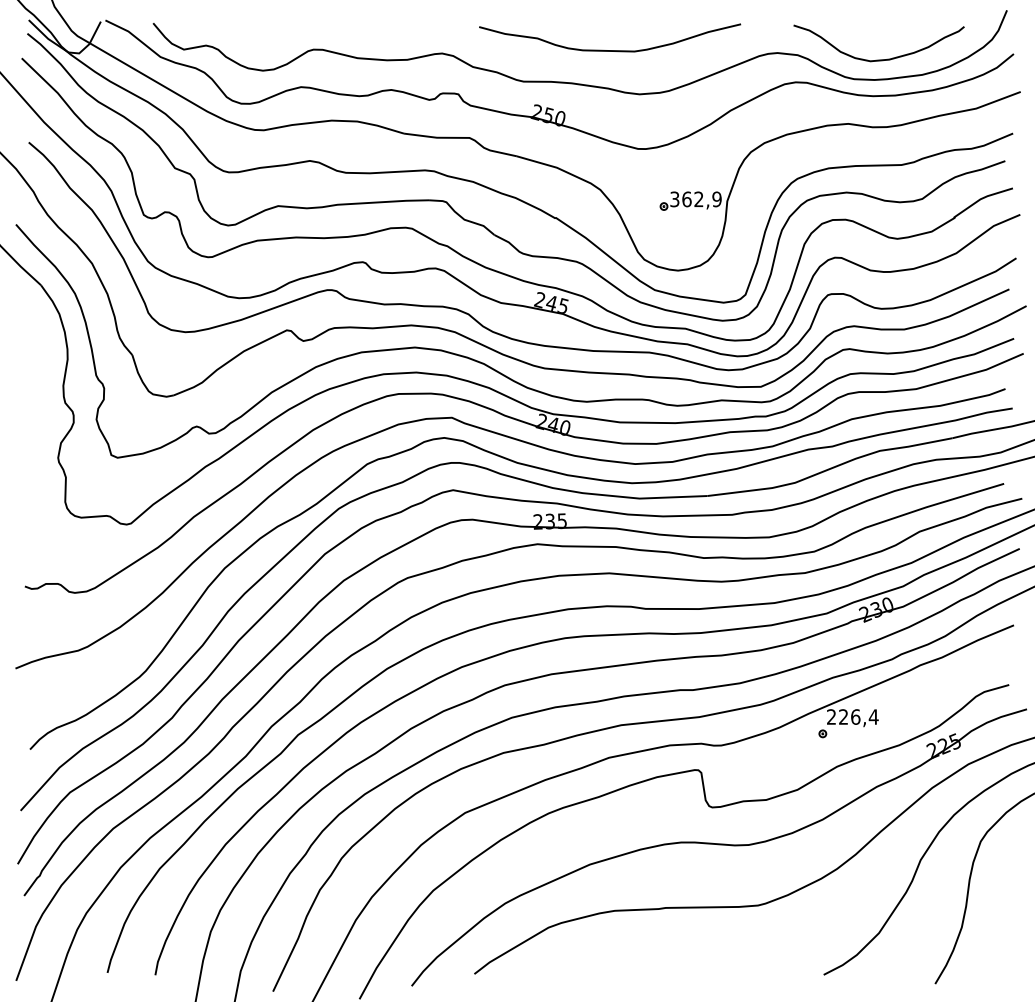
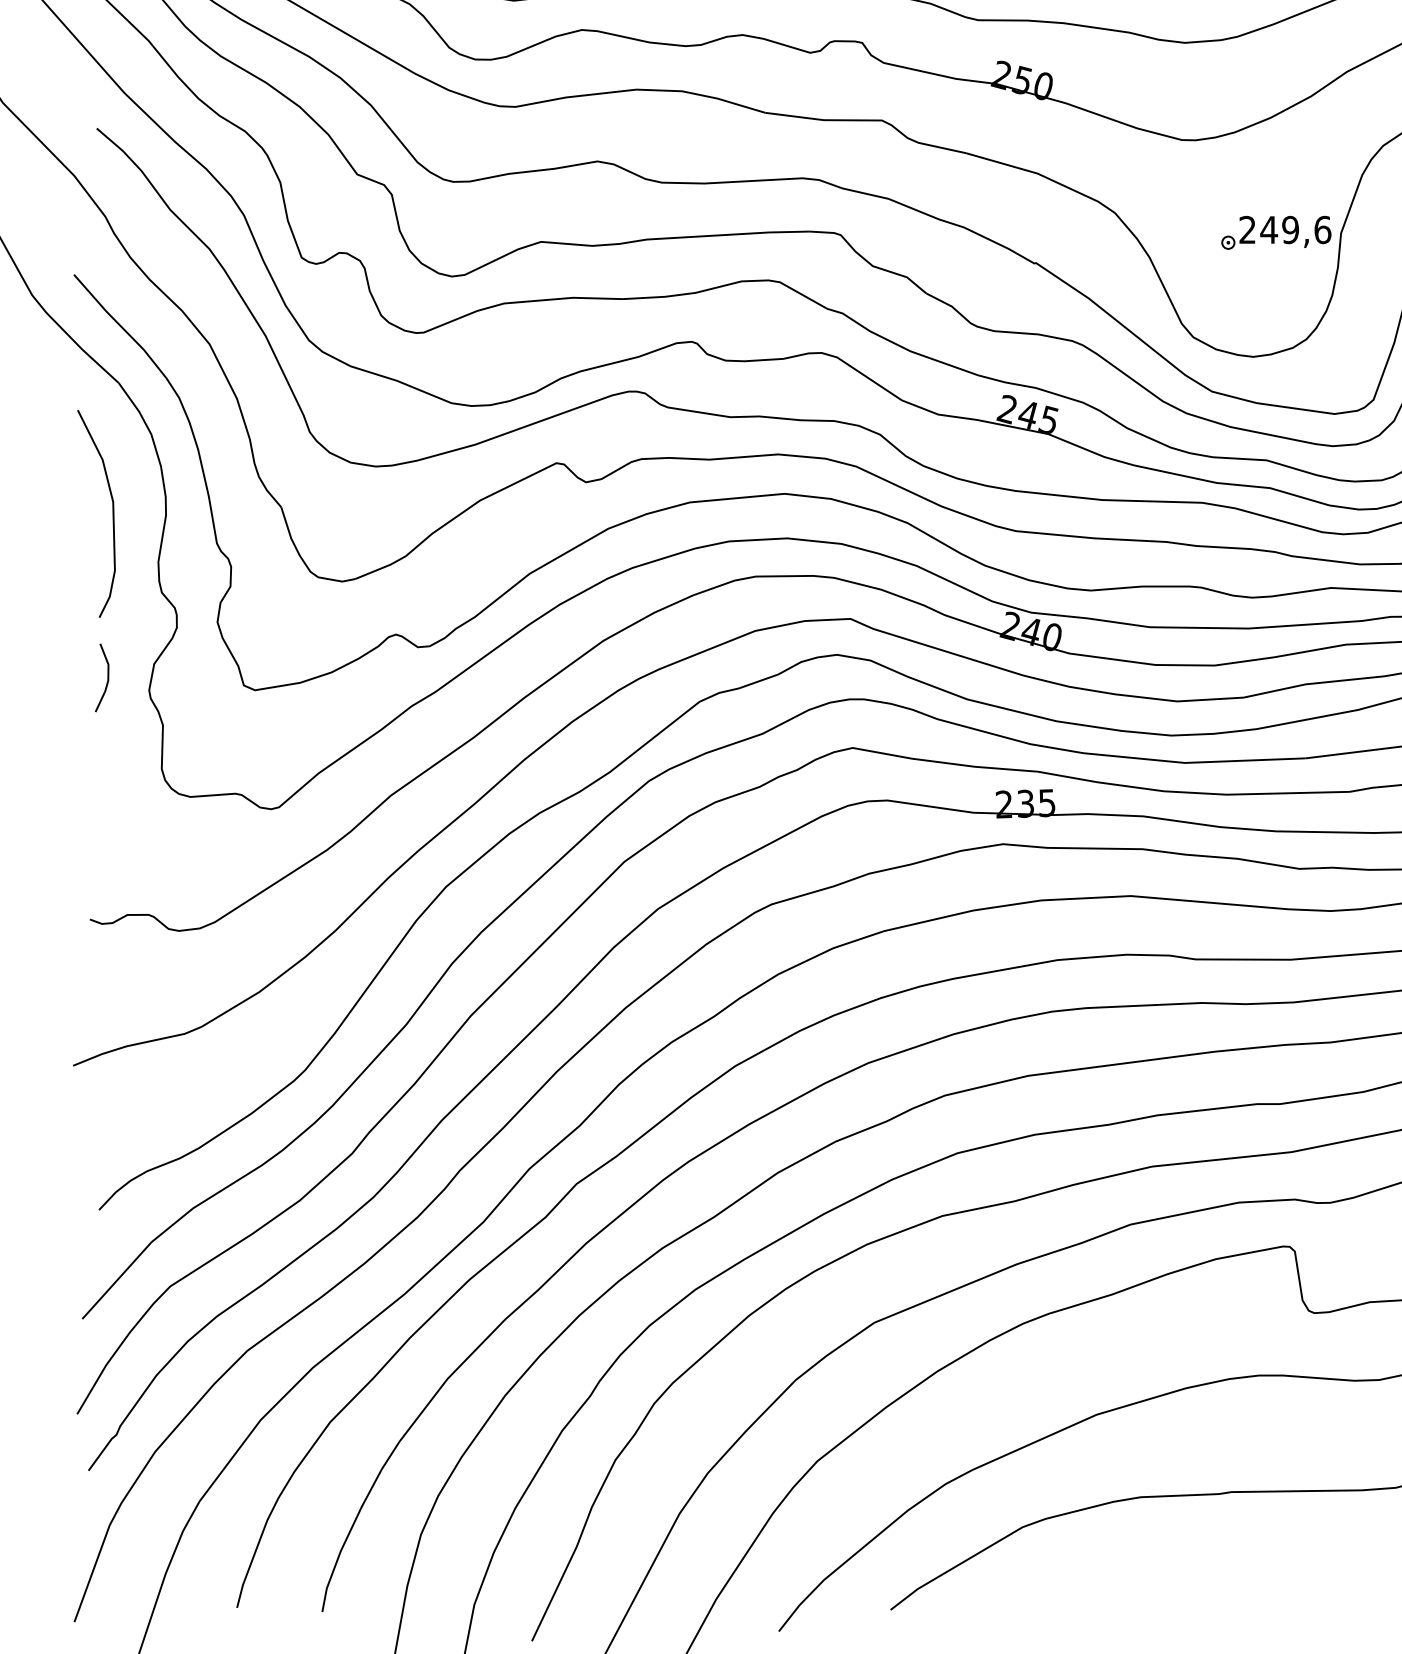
text: (695, 199) -> (1284, 230), 362,9 -> 249,6
curve: (37, 358) -> (112, 513), added
line: (34, 450) -> (106, 677), added

